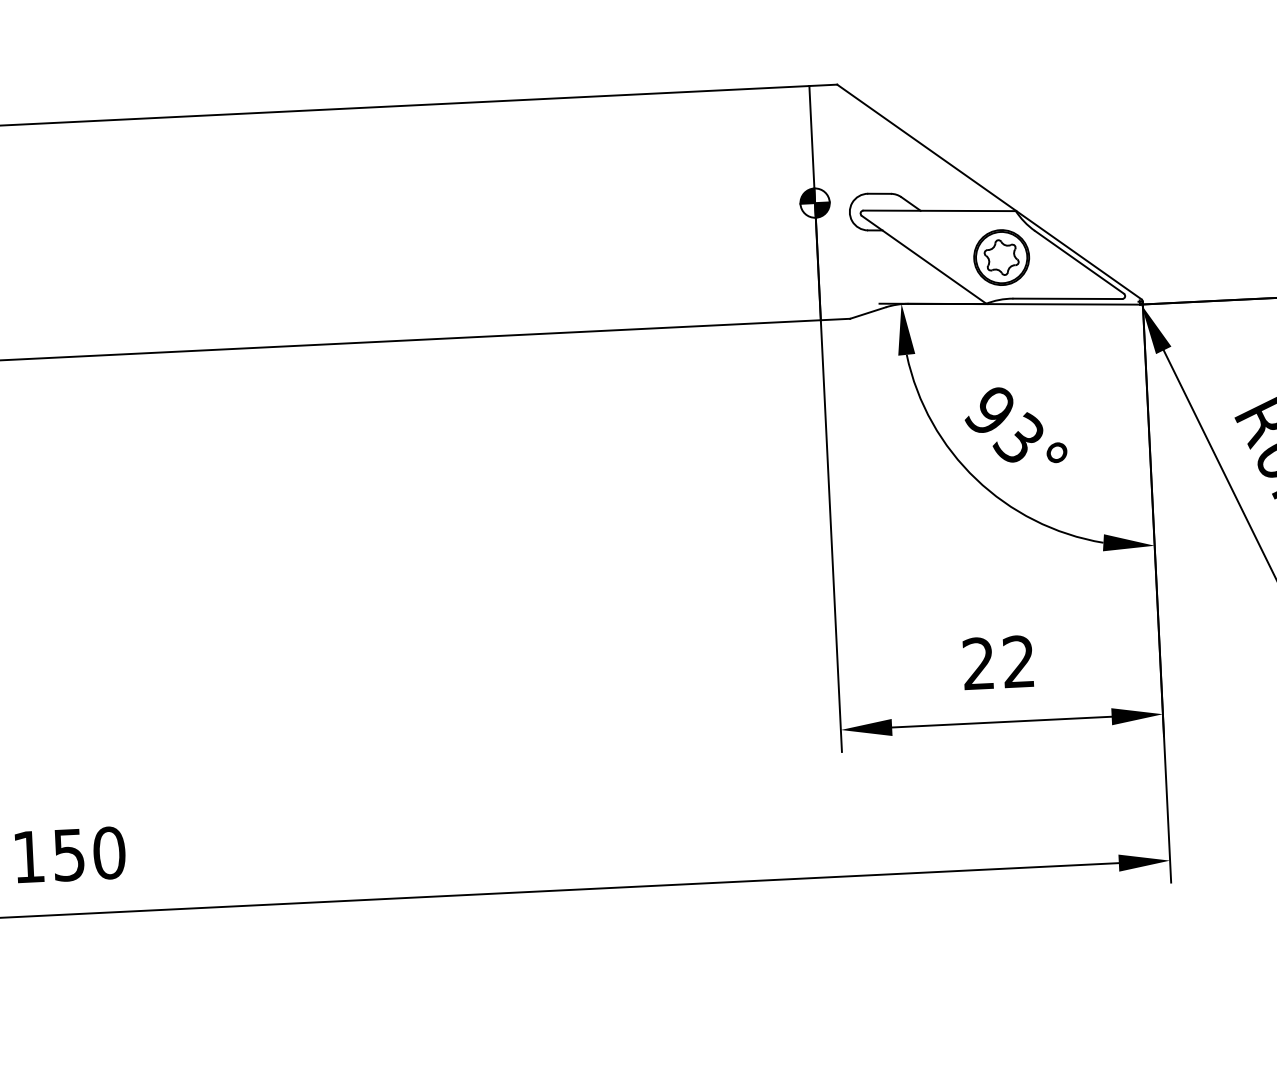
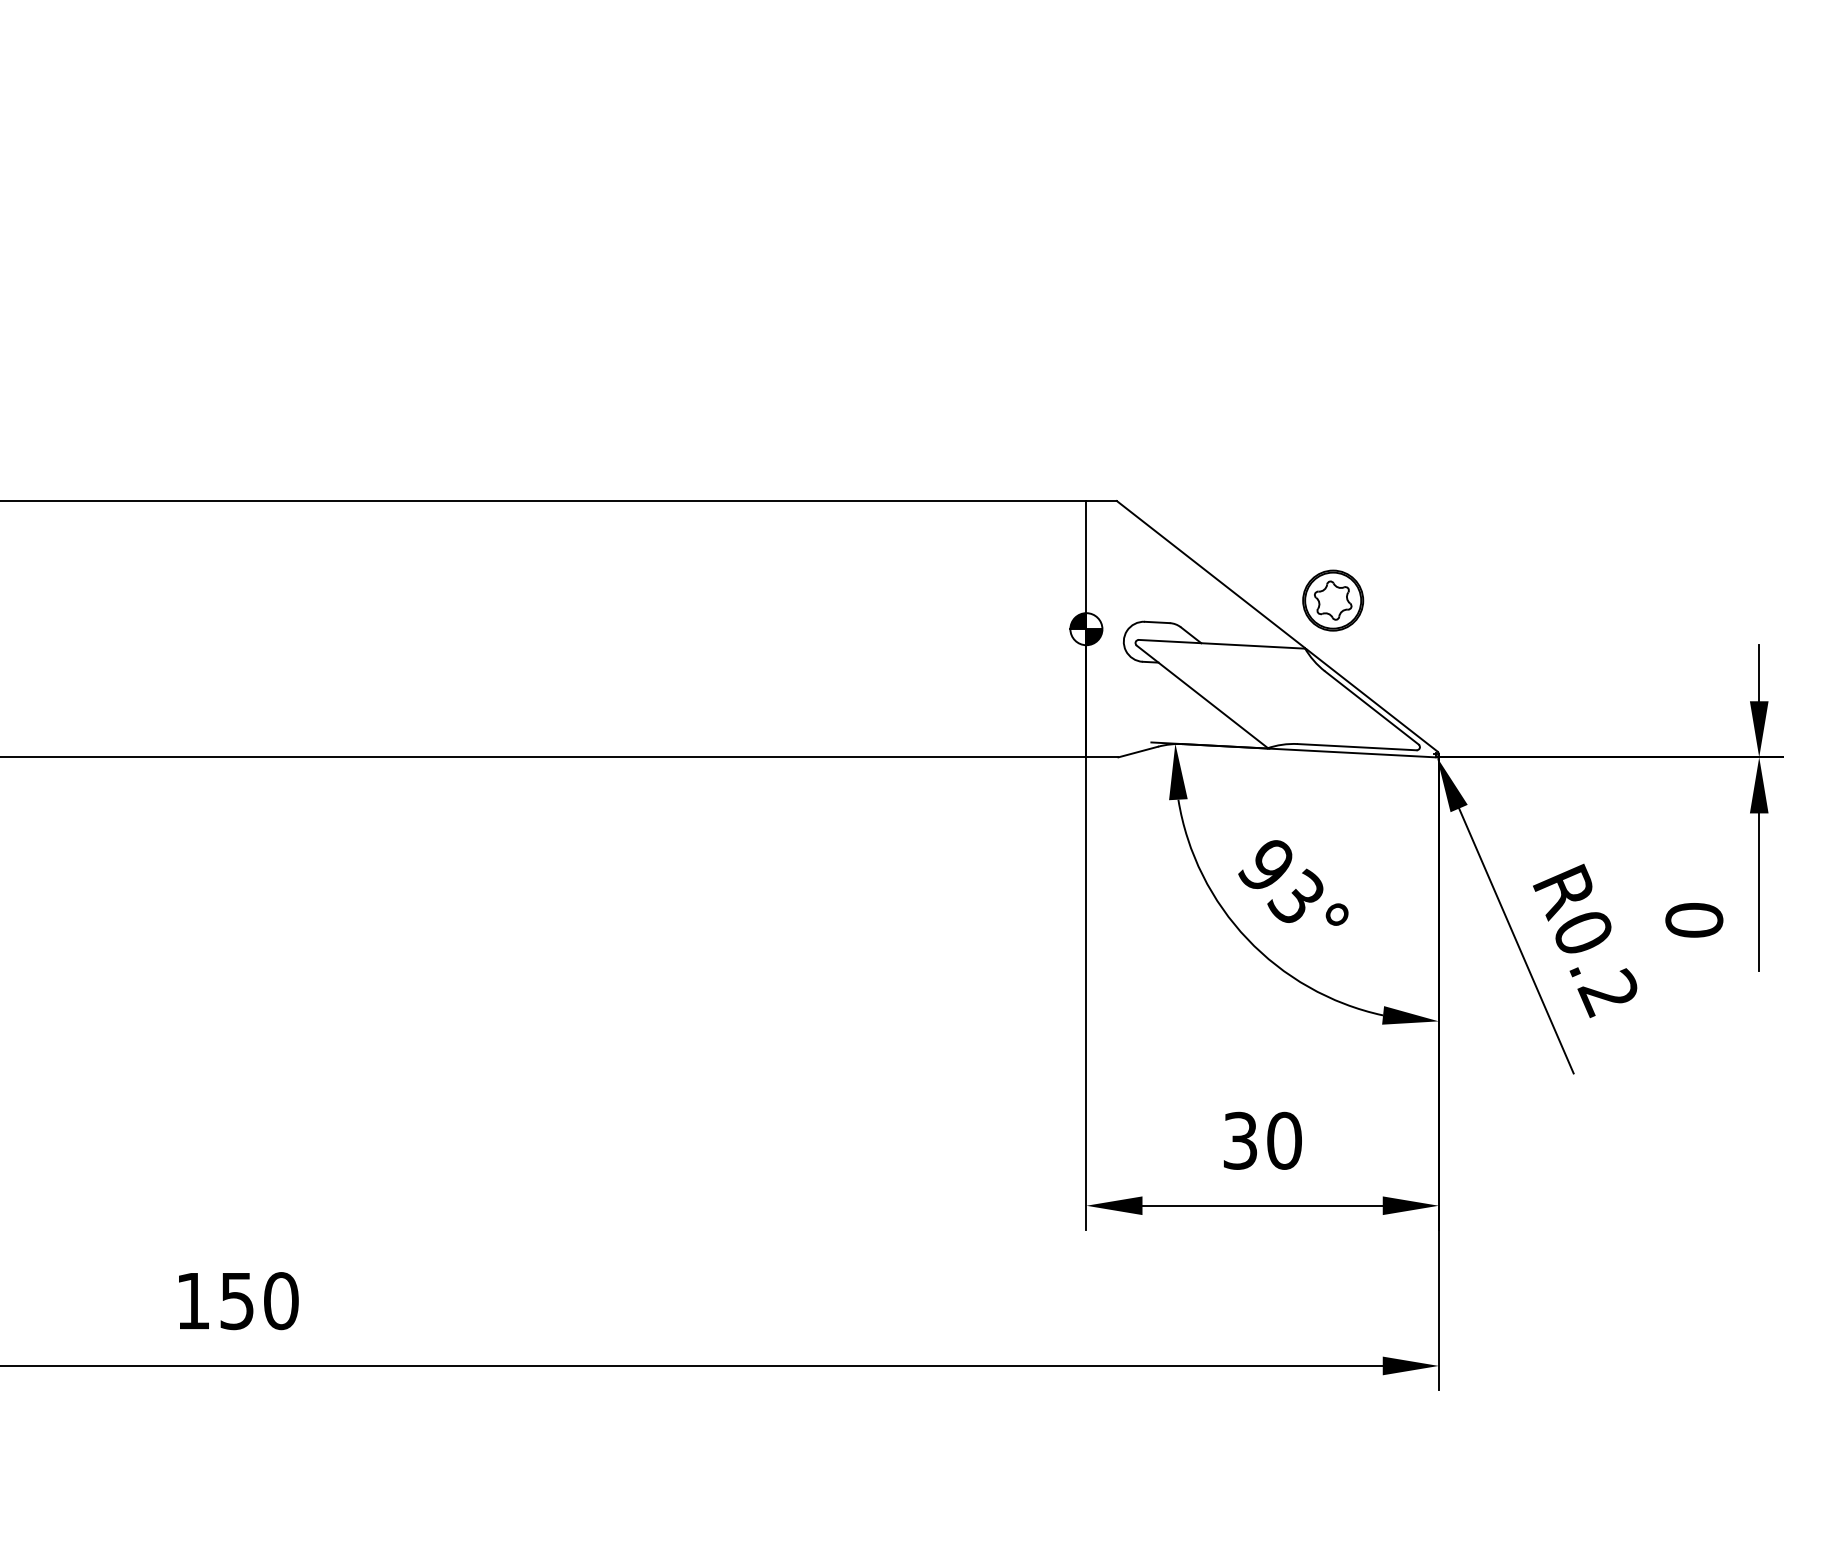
part: (1001, 257) -> (1333, 600), moved
text: (998, 662) -> (1262, 1140), 22 -> 30

